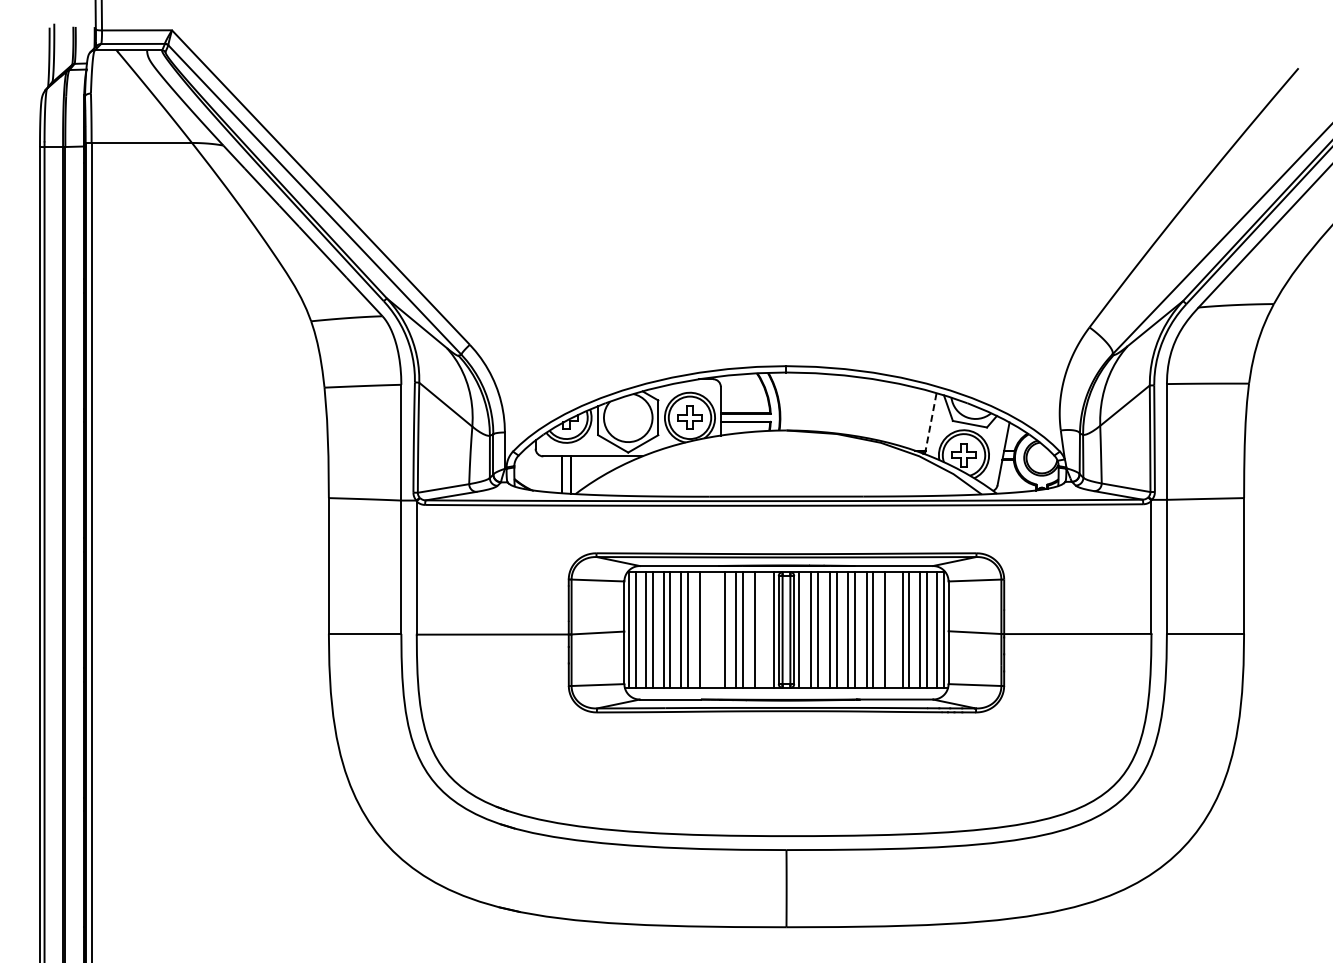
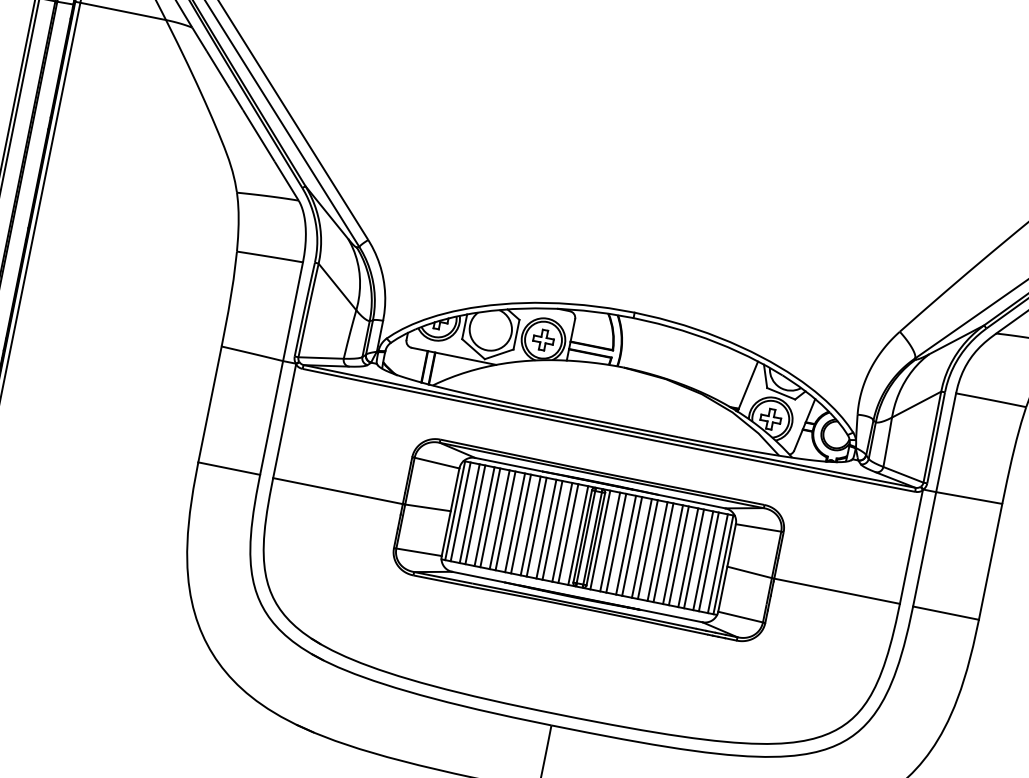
line: (930, 423) -> (747, 386), dashed -> solid
line: (706, 629) -> (521, 523), added
line: (717, 629) -> (530, 525), added
line: (761, 629) -> (568, 532), added
line: (891, 629) -> (678, 555), added

